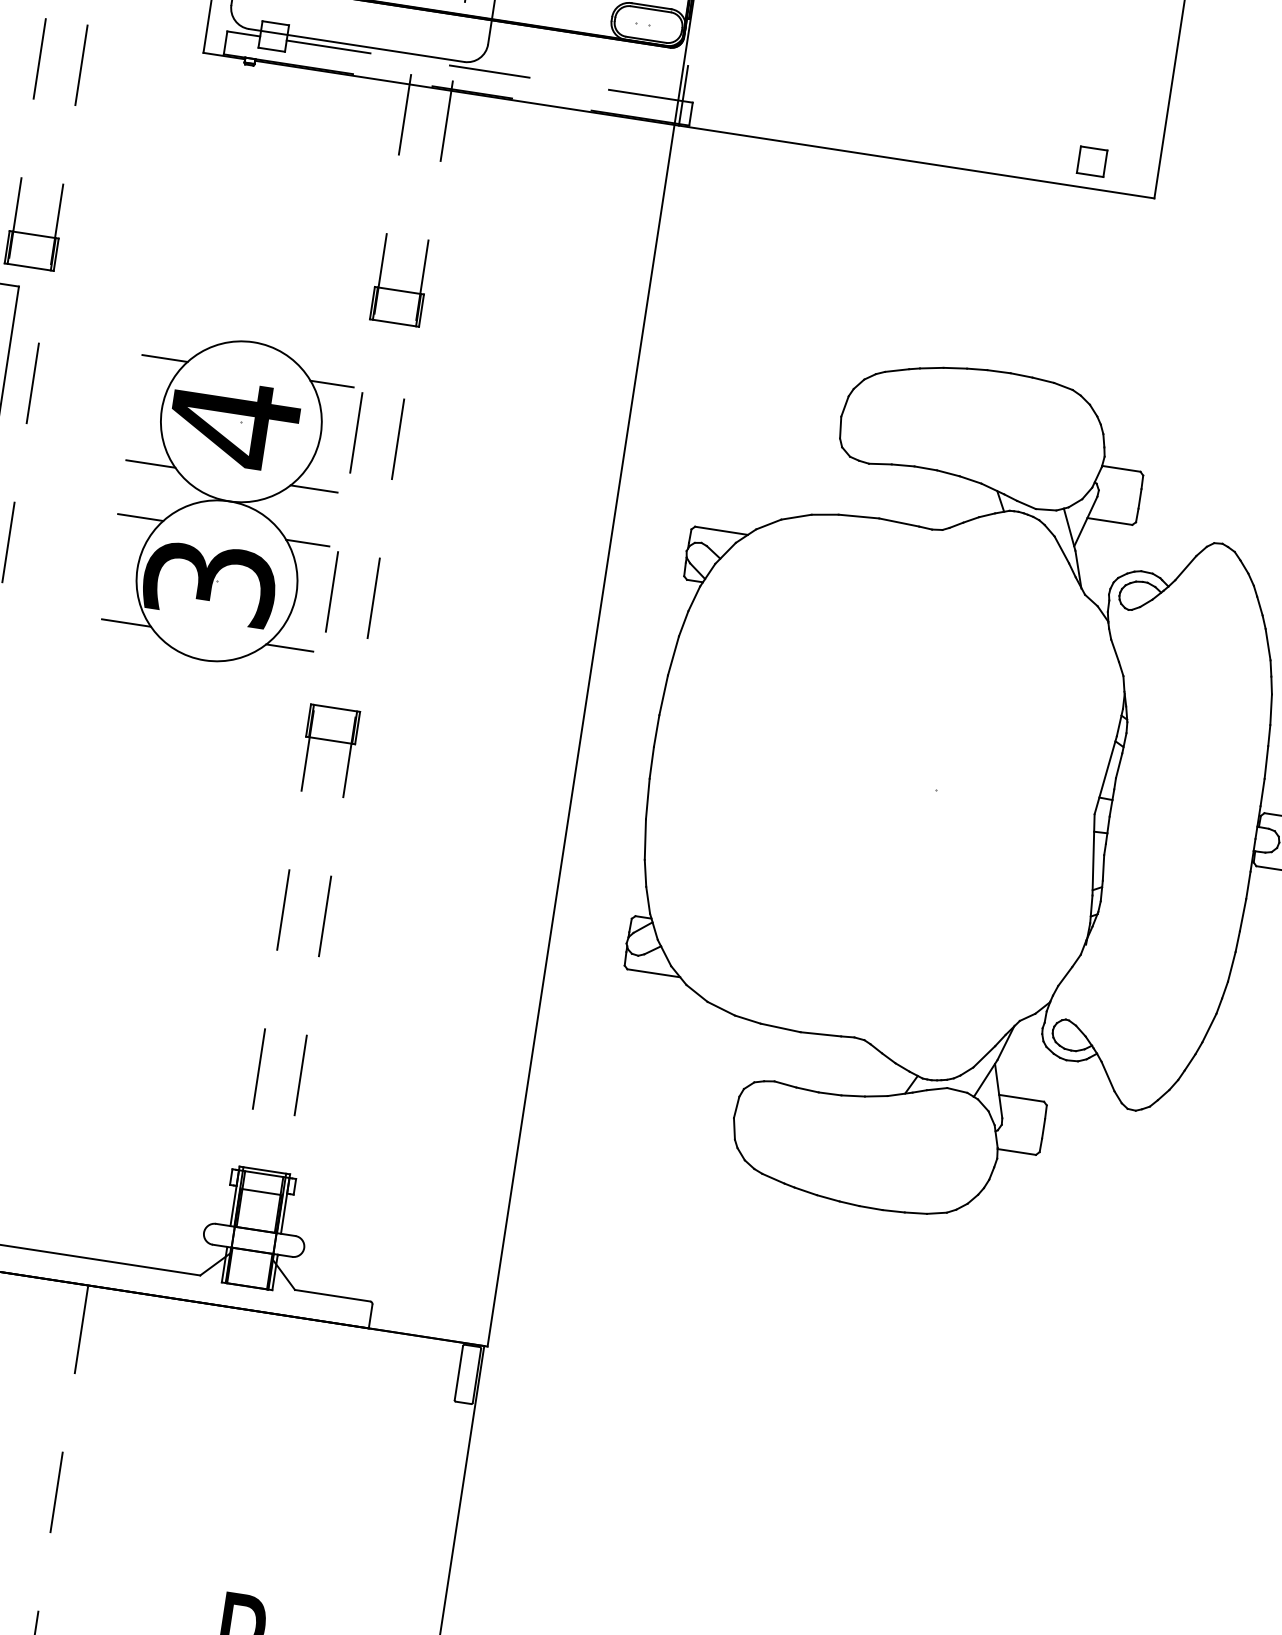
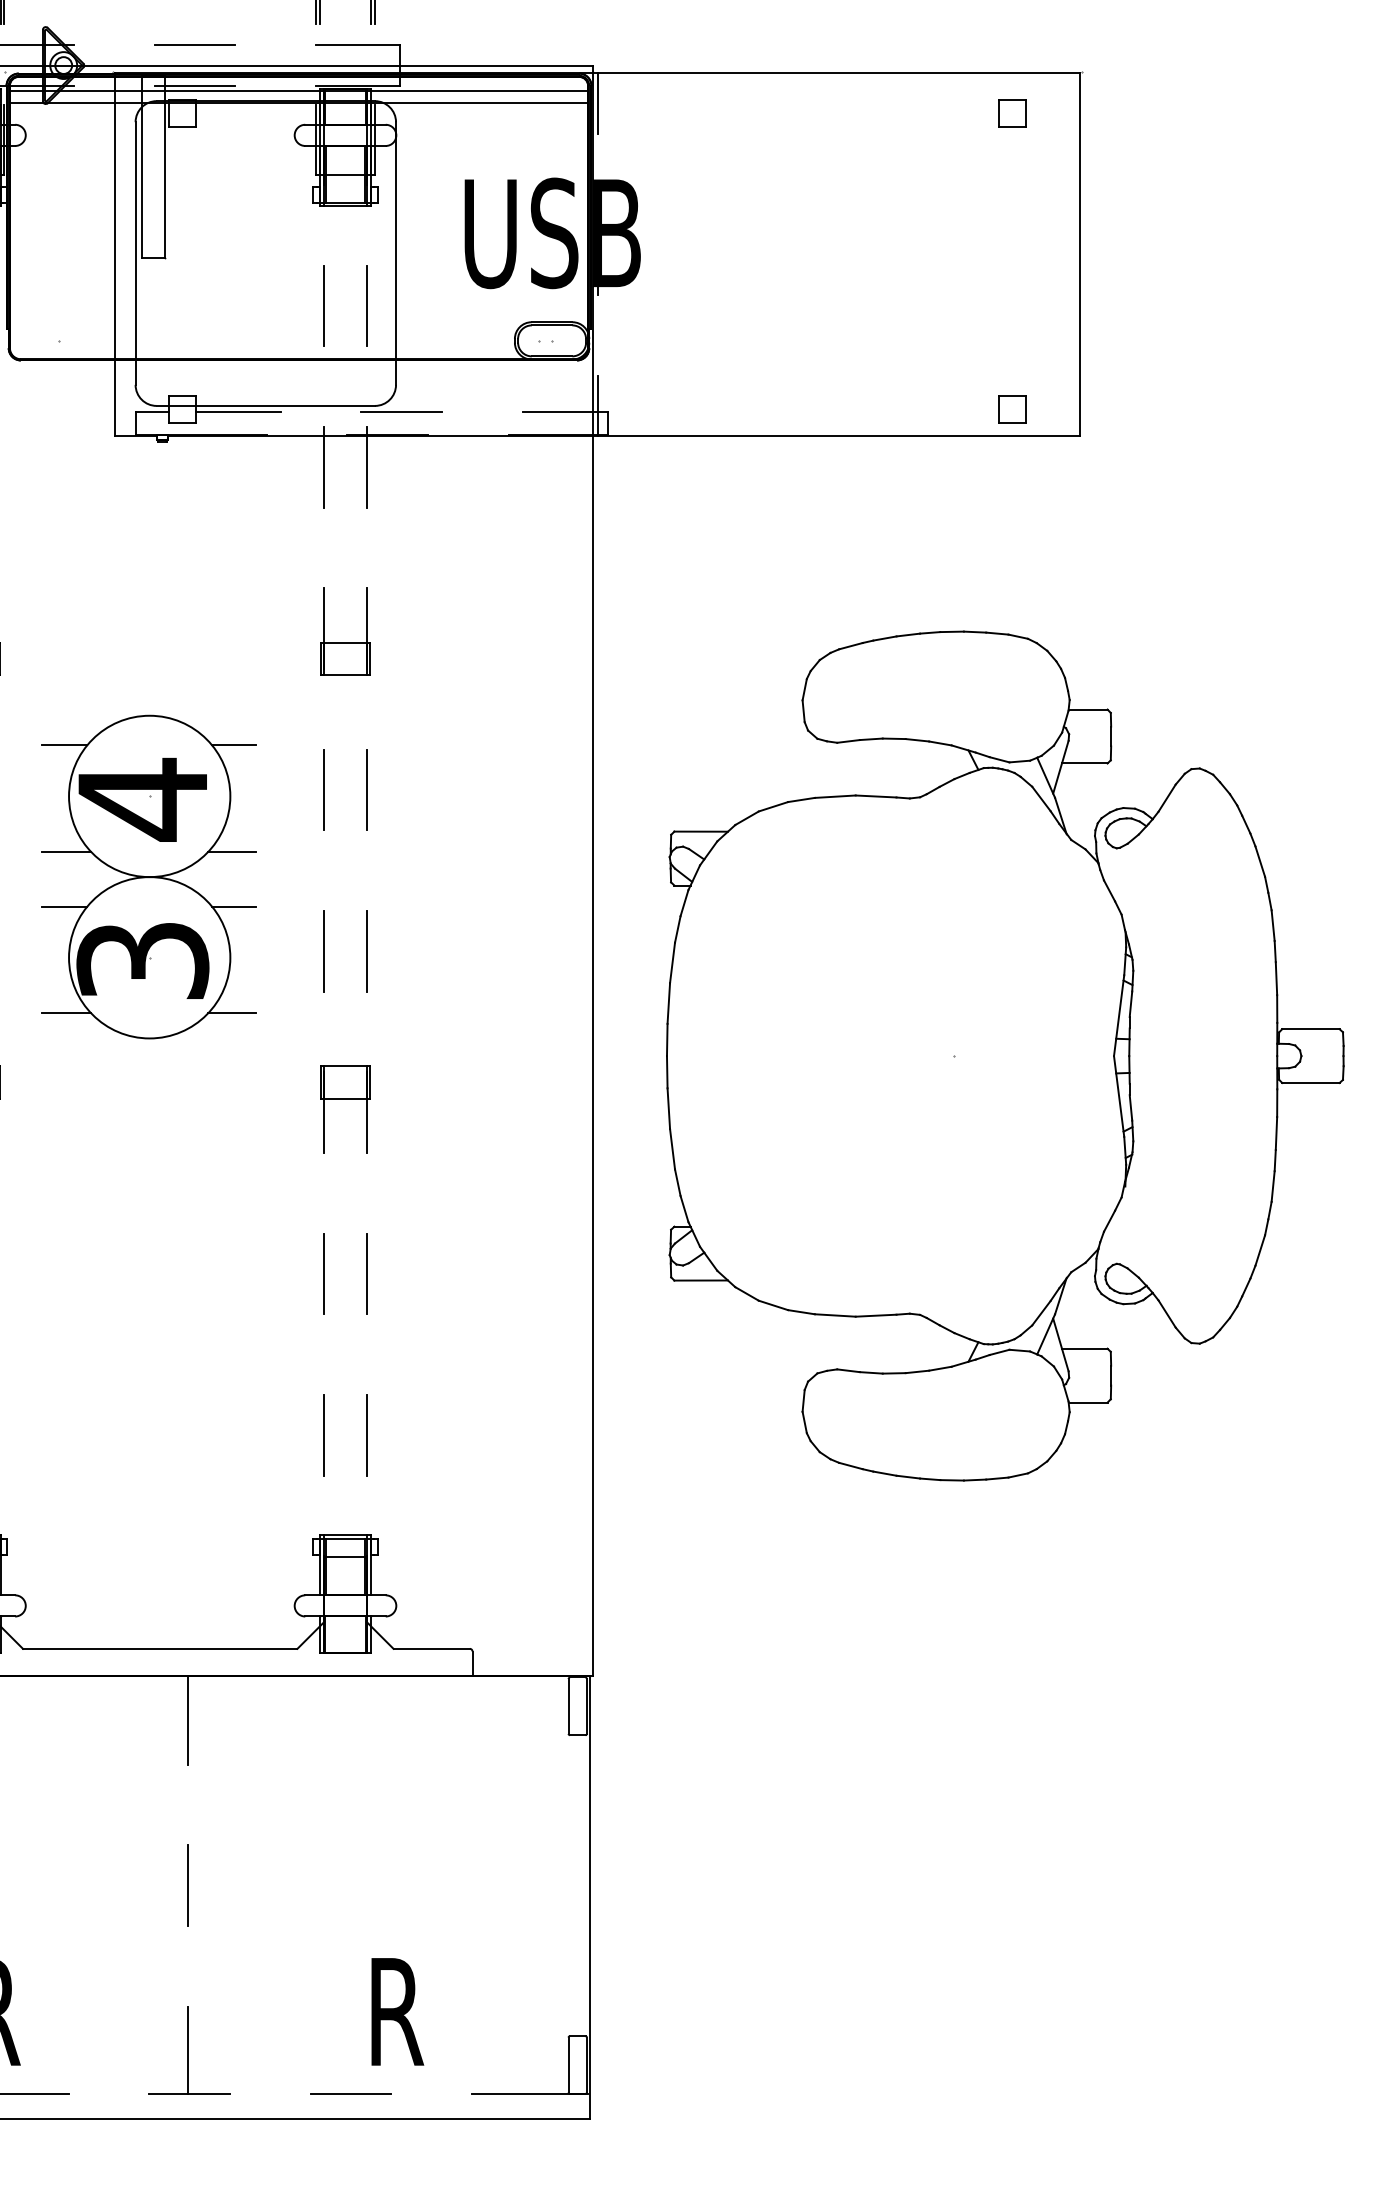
part: (228, 500) -> (148, 876), moved

